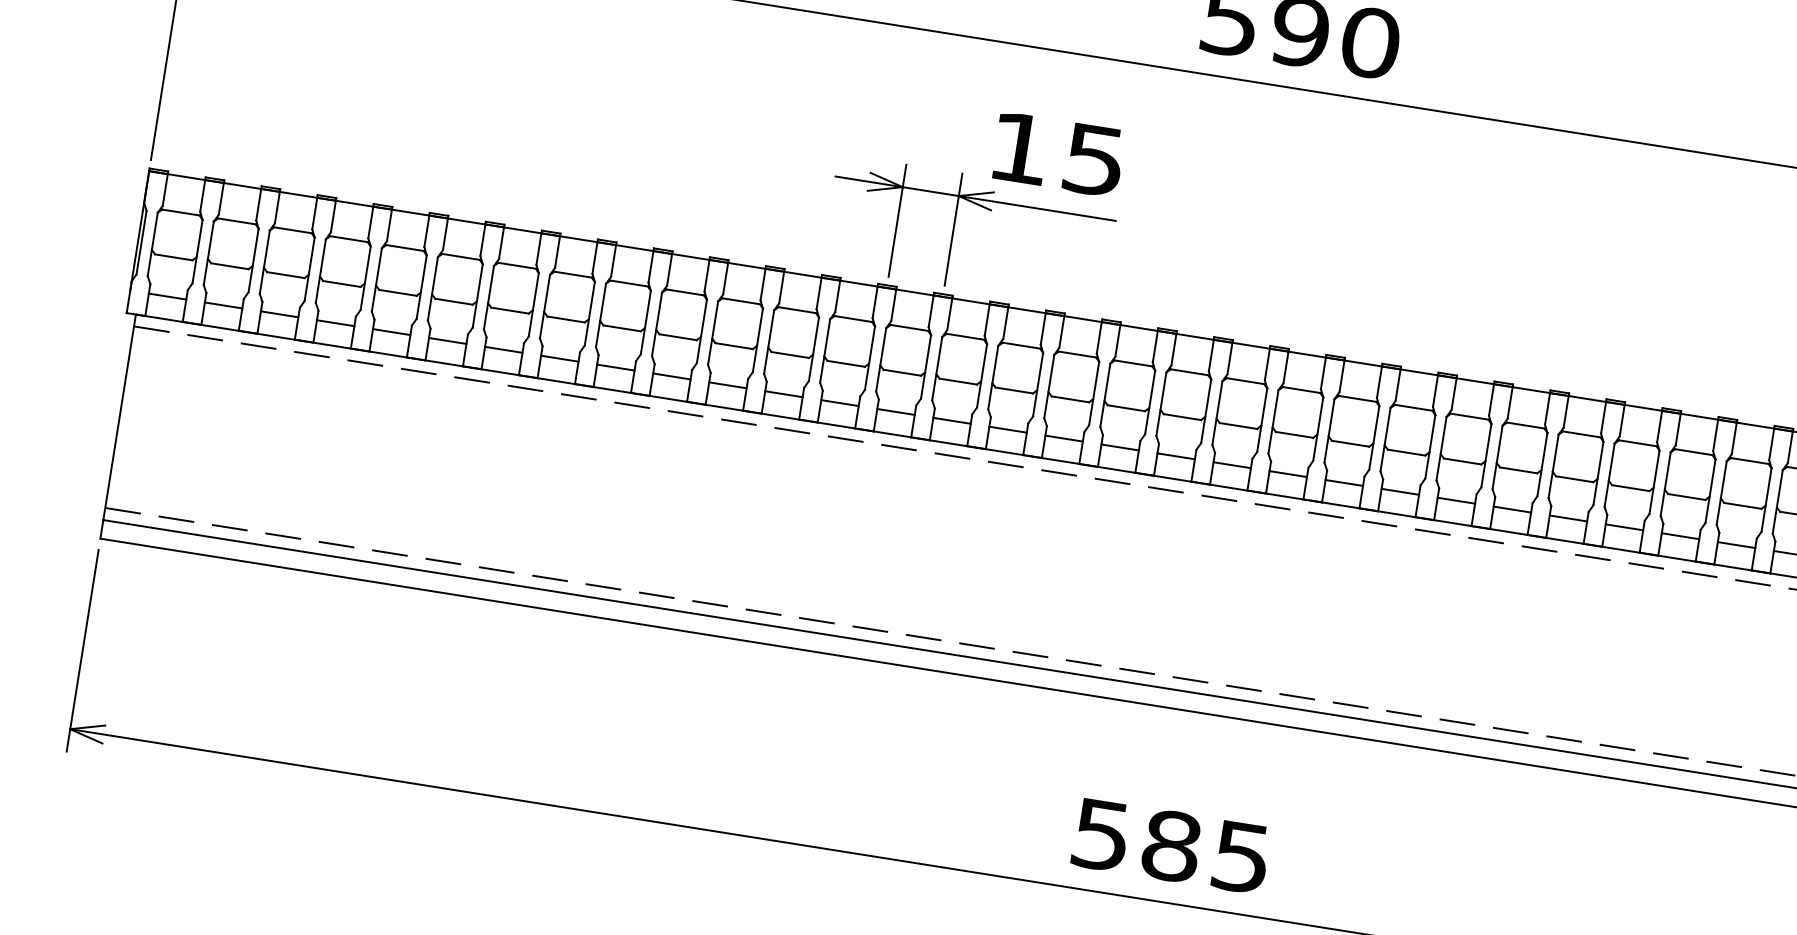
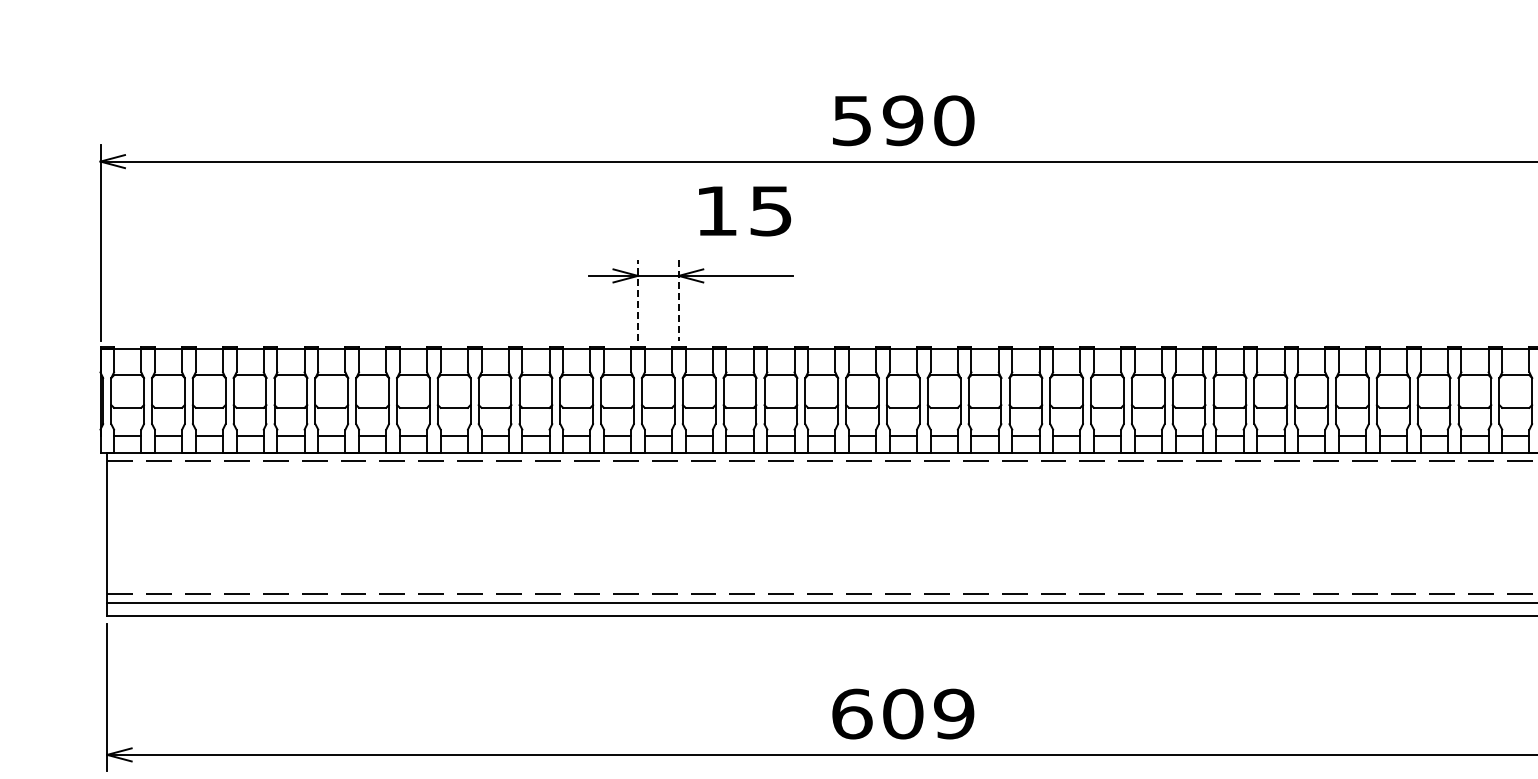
text: (1059, 155) -> (745, 211), moved
line: (896, 220) -> (637, 300), solid -> dashed
line: (953, 229) -> (678, 300), solid -> dashed
text: (1172, 845) -> (903, 713), 585 -> 609

